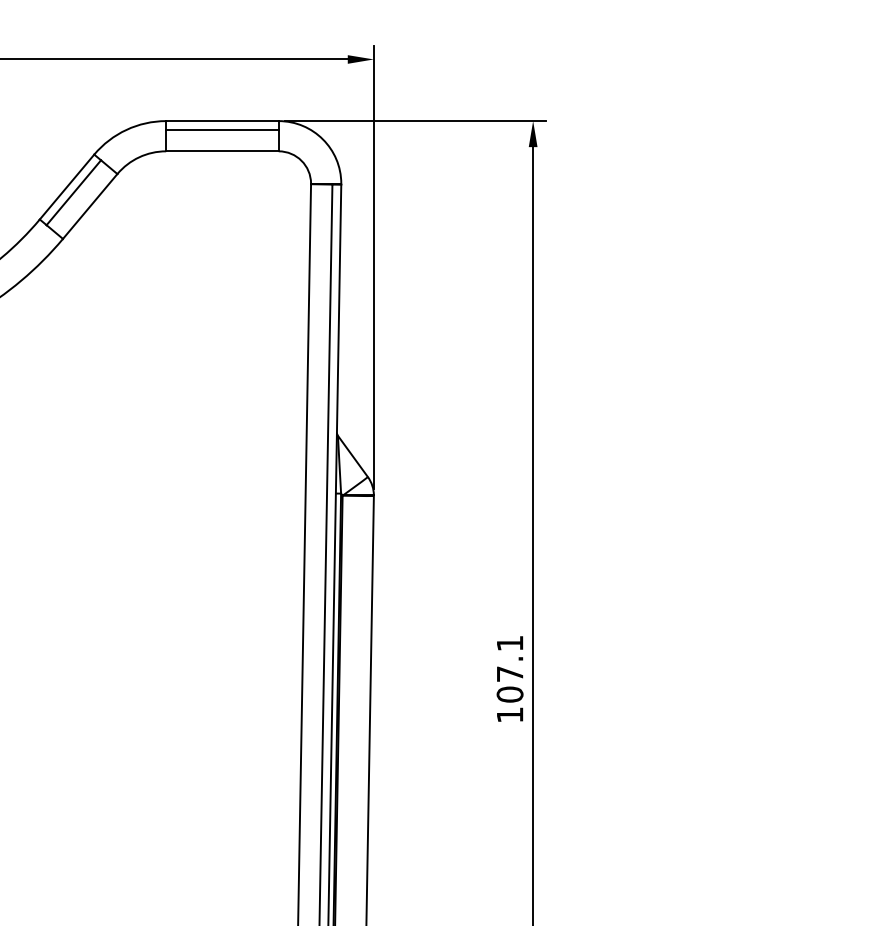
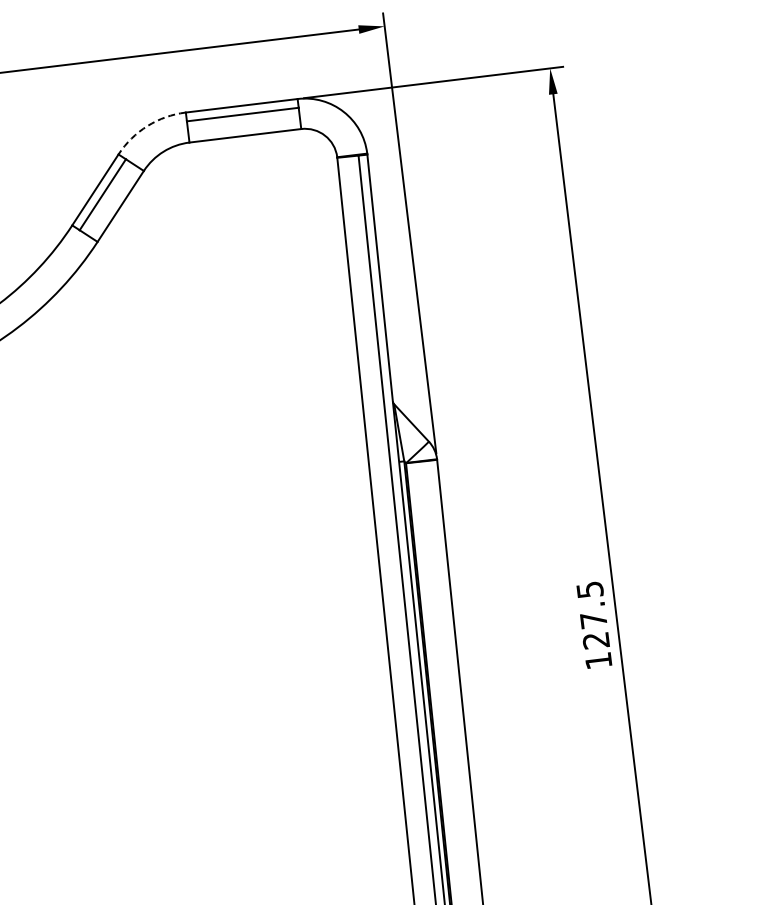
arc: (126, 129) -> (147, 125), solid -> dashed
text: (509, 669) -> (592, 615), 107.1 -> 127.5

